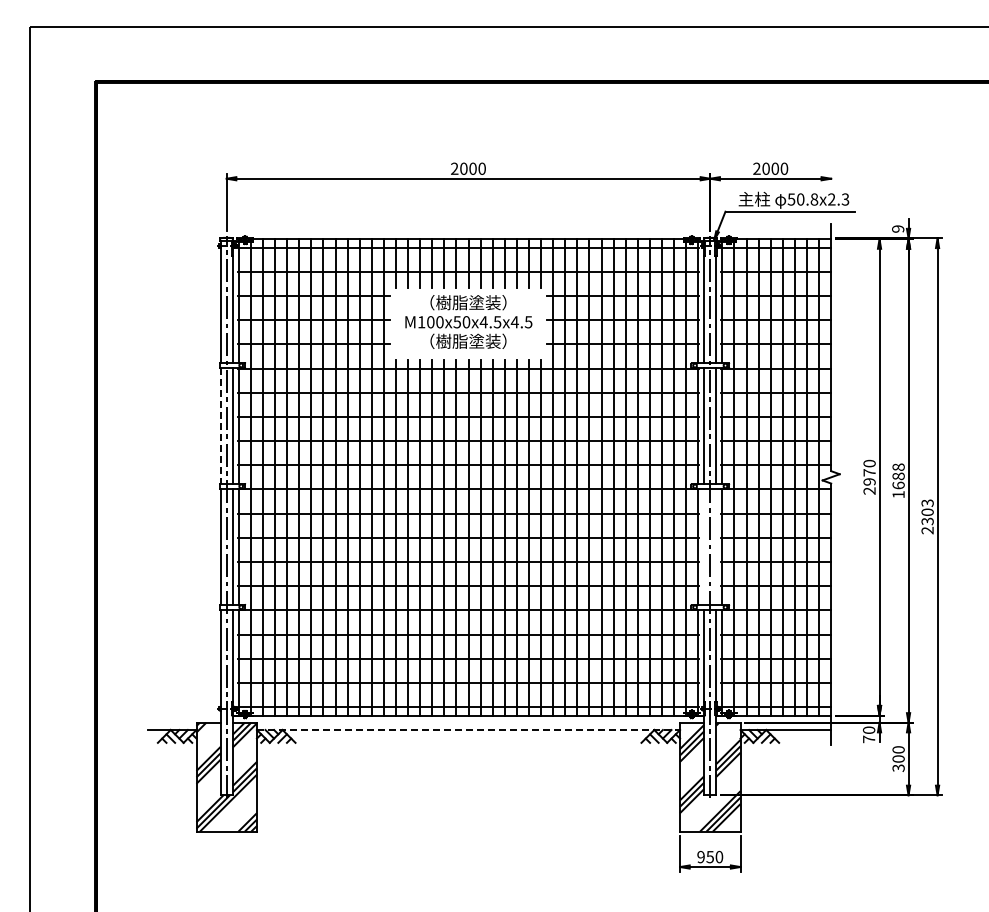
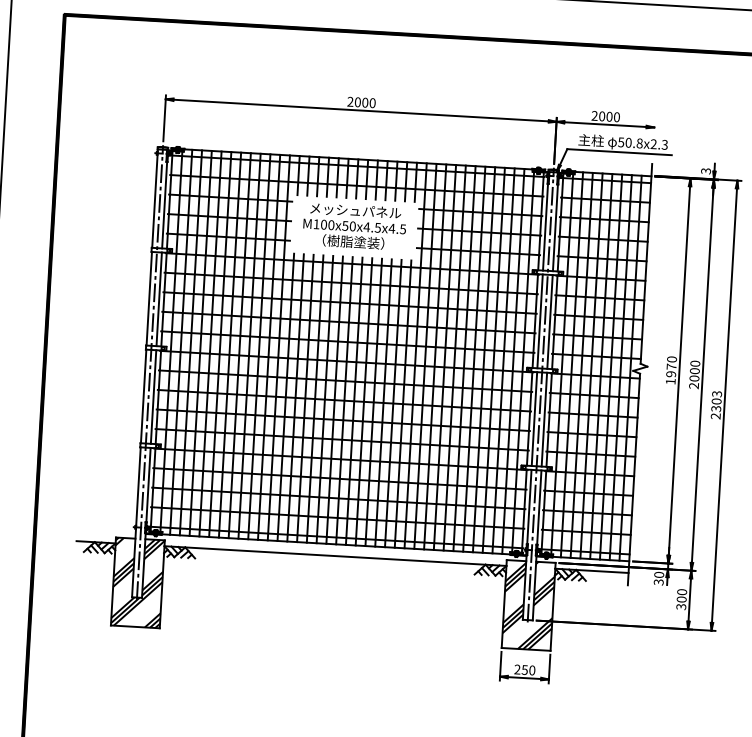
text: (898, 228) -> (706, 170), 9 -> 3
text: (469, 302) -> (356, 210), （樹脂塗装） -> メッシュパネル
line: (220, 425) -> (149, 298), dashed -> solid
text: (898, 480) -> (694, 374), 1688 -> 2000
text: (869, 490) -> (670, 381), 2970 -> 1970
line: (704, 546) -> (534, 418), added
line: (716, 546) -> (544, 419), added
line: (468, 730) -> (335, 556), dashed -> solid
text: (868, 739) -> (658, 582), 70 -> 30
text: (700, 857) -> (517, 669), 950 -> 250

